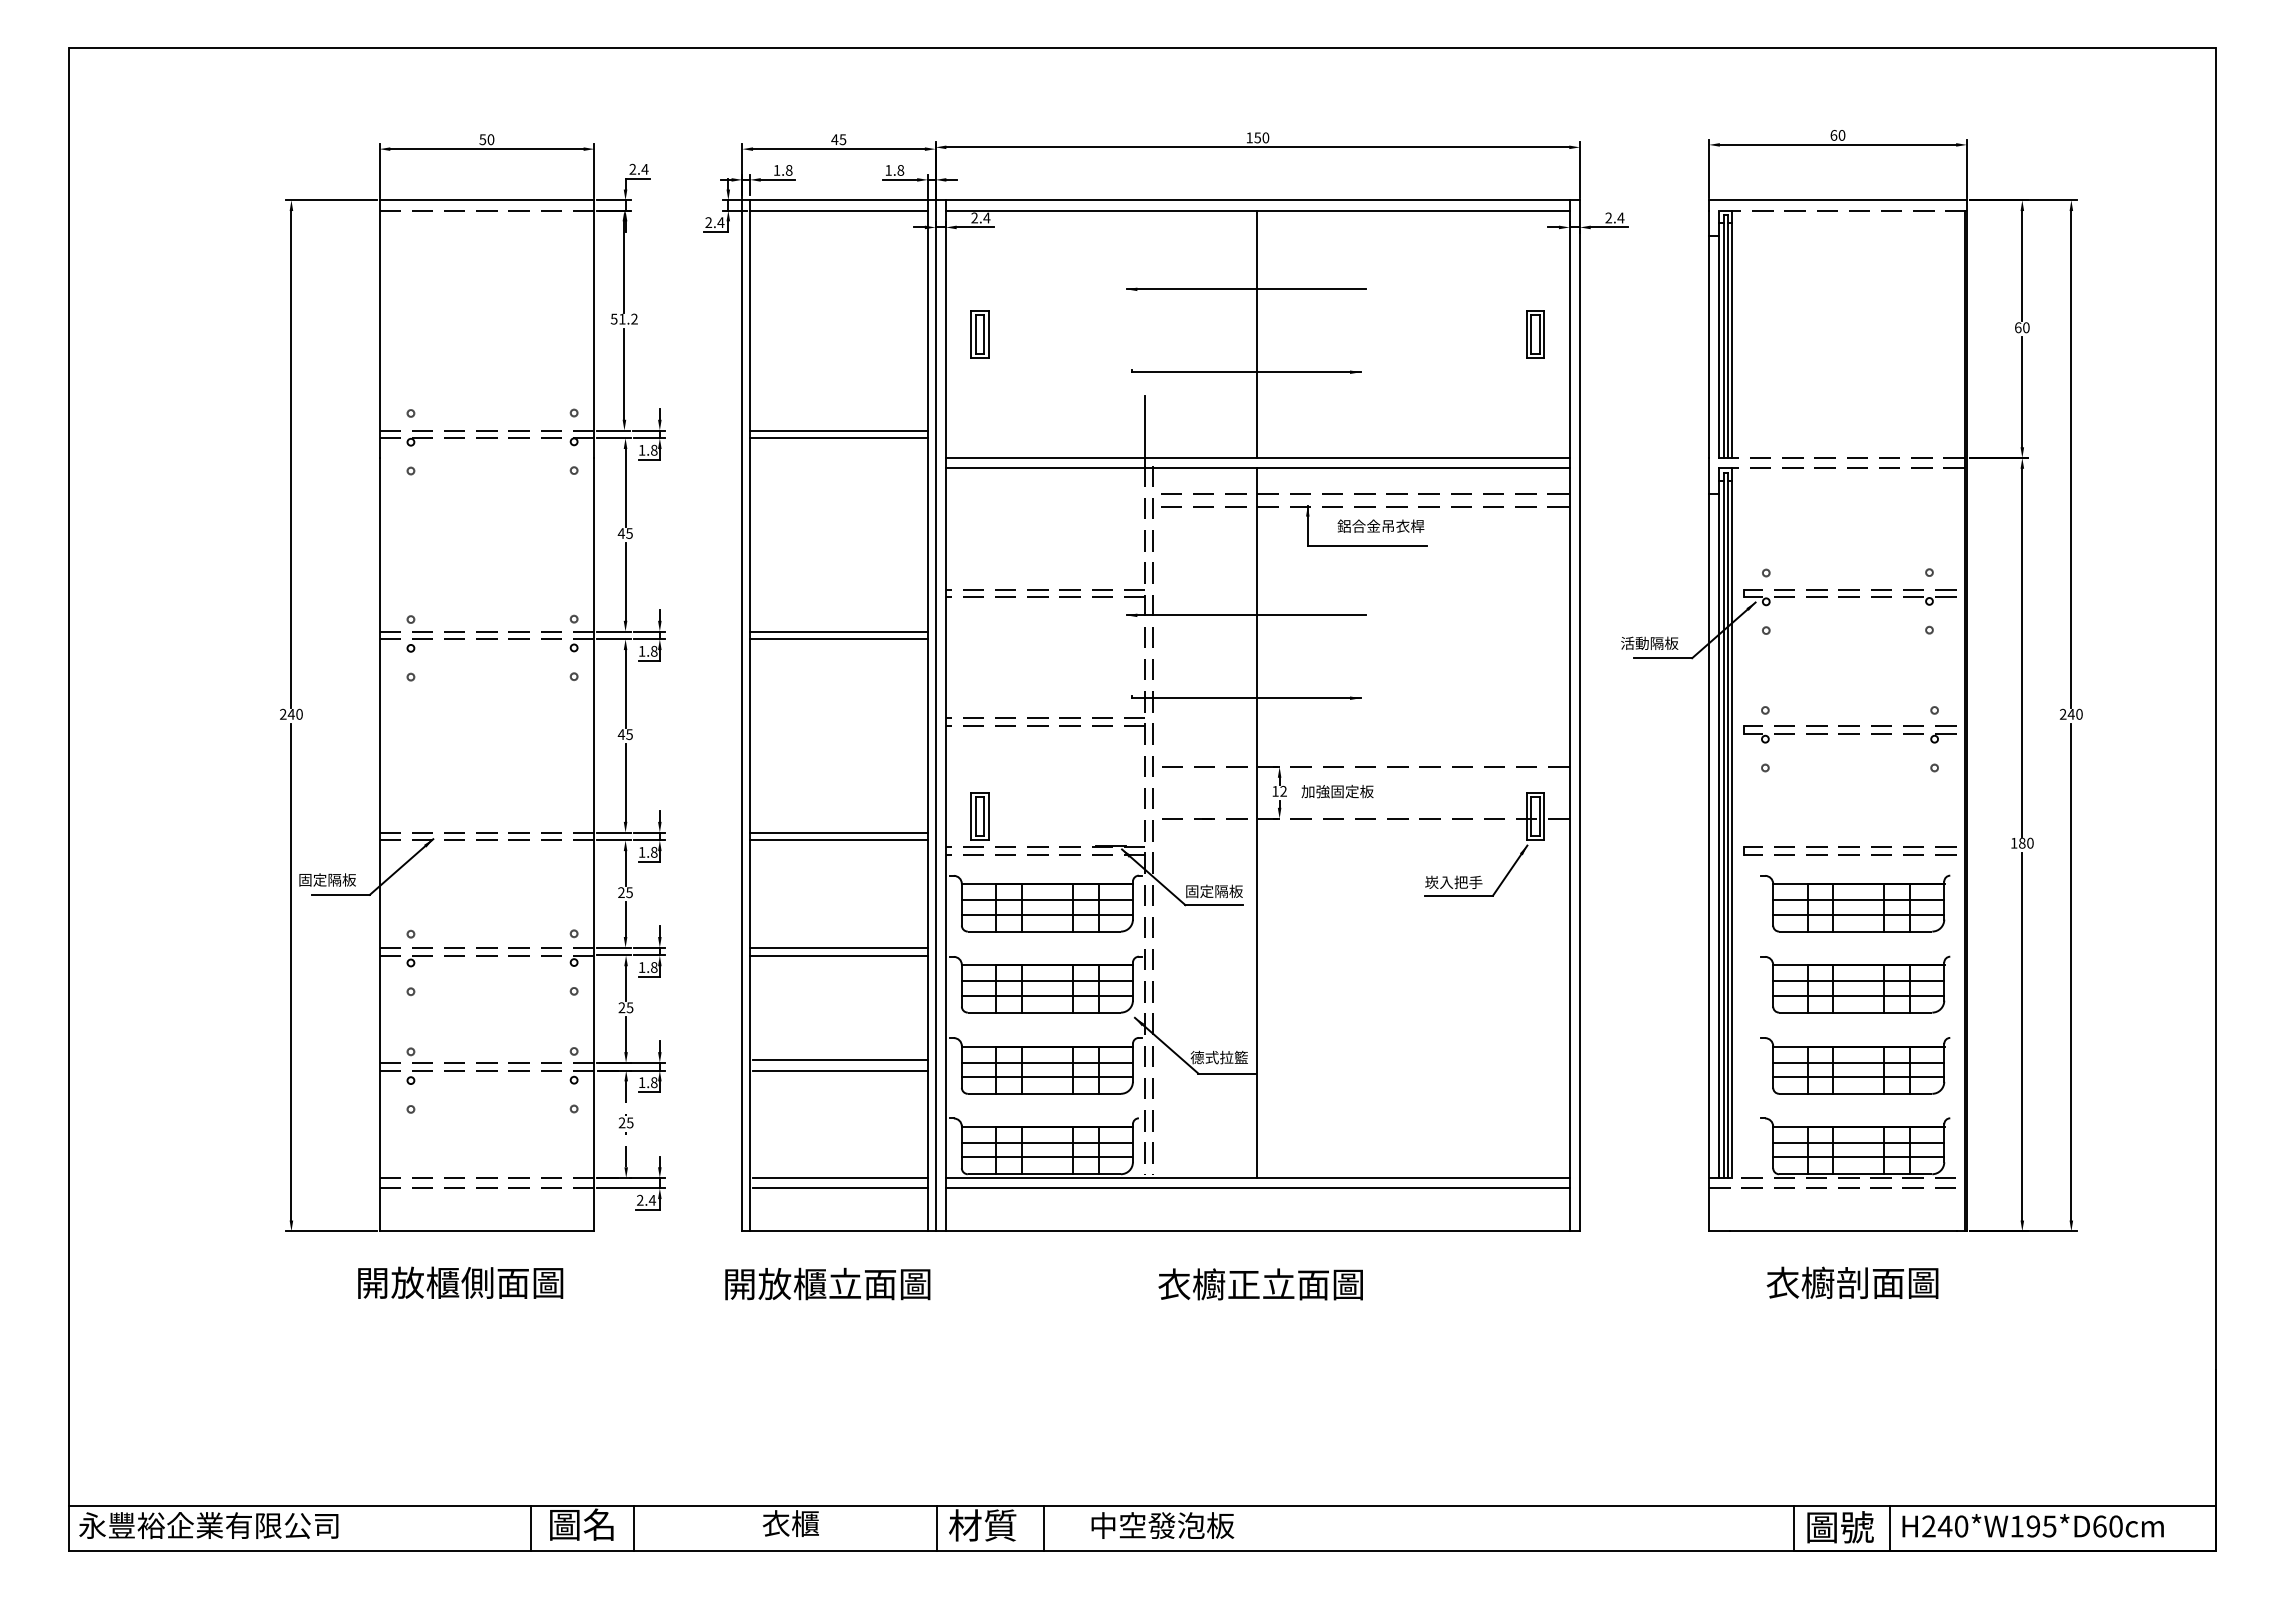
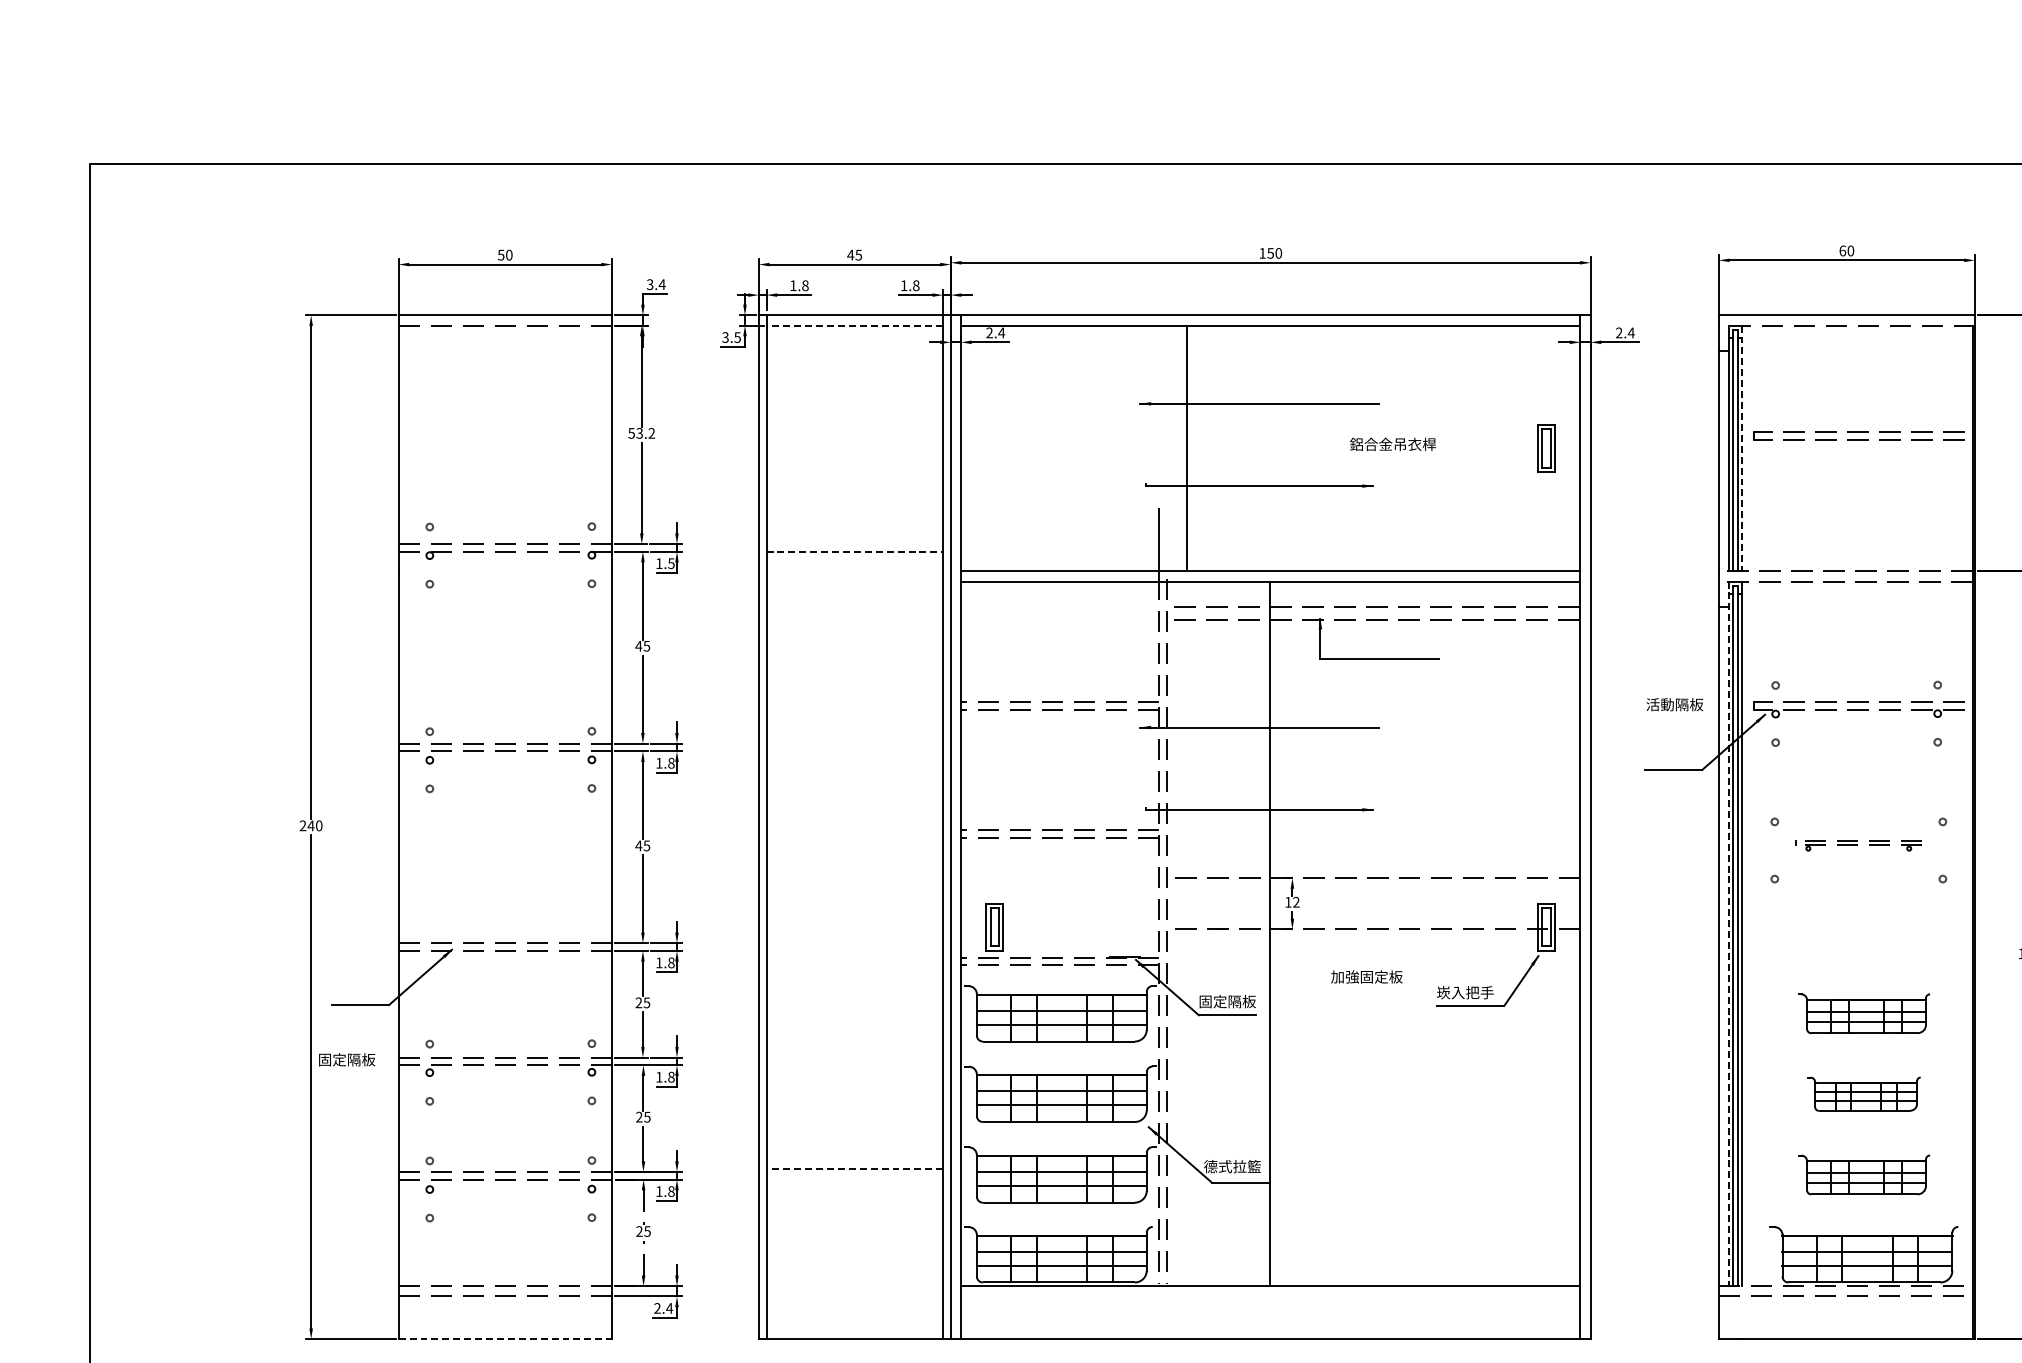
text: (632, 169) -> (649, 284), 2.4 -> 3.4
line: (838, 210) -> (854, 325), solid -> dashed
text: (714, 222) -> (731, 337), 2.4 -> 3.5
text: (622, 318) -> (639, 432), 51.2 -> 53.2
part: (979, 334) -> (994, 448), removed
line: (1256, 334) -> (1187, 448), moved
line: (1732, 334) -> (1742, 448), solid -> dashed
line: (838, 430) -> (854, 543), removed
line: (838, 438) -> (854, 551), solid -> dashed
text: (653, 449) -> (670, 562), 1.8 -> 1.5
text: (1380, 525) -> (1392, 443), moved
line: (838, 631) -> (854, 743), removed
line: (838, 639) -> (854, 751), removed
text: (1649, 642) -> (1674, 703), moved
part: (1849, 734) -> (1858, 845), size x0.6
text: (1337, 791) -> (1366, 976), moved
line: (1719, 823) -> (1729, 934), solid -> dashed
line: (838, 832) -> (854, 943), removed
line: (838, 840) -> (854, 951), removed
part: (1849, 850) -> (1858, 435), moved
text: (327, 879) -> (346, 1059), moved
part: (1855, 903) -> (1864, 1013), size x0.7
line: (838, 947) -> (854, 1057), removed
line: (838, 955) -> (854, 1065), removed
part: (1855, 984) -> (1864, 1094), size x0.6
line: (840, 1060) -> (856, 1169), solid -> dashed
part: (1855, 1065) -> (1864, 1174), size x0.7
line: (839, 1070) -> (855, 1179), removed
line: (839, 1178) -> (855, 1286), removed
line: (839, 1188) -> (855, 1296), removed
line: (1257, 1188) -> (1270, 1296), removed
line: (487, 1231) -> (505, 1339), solid -> dashed

